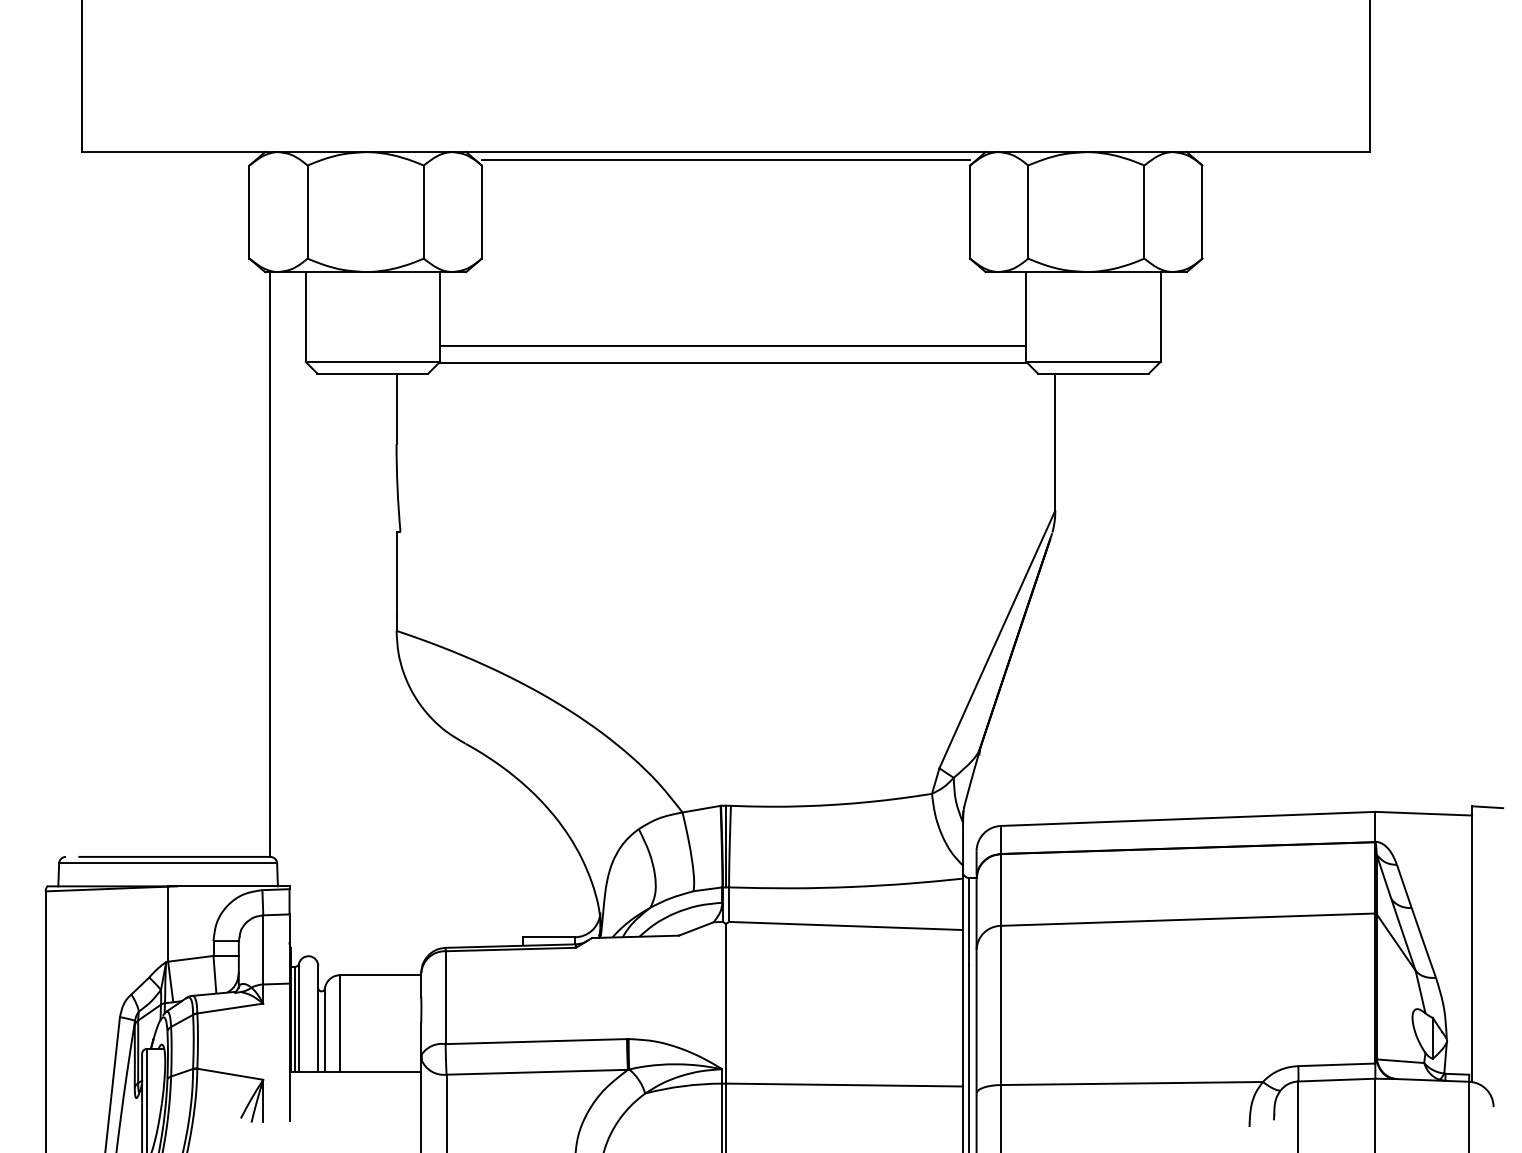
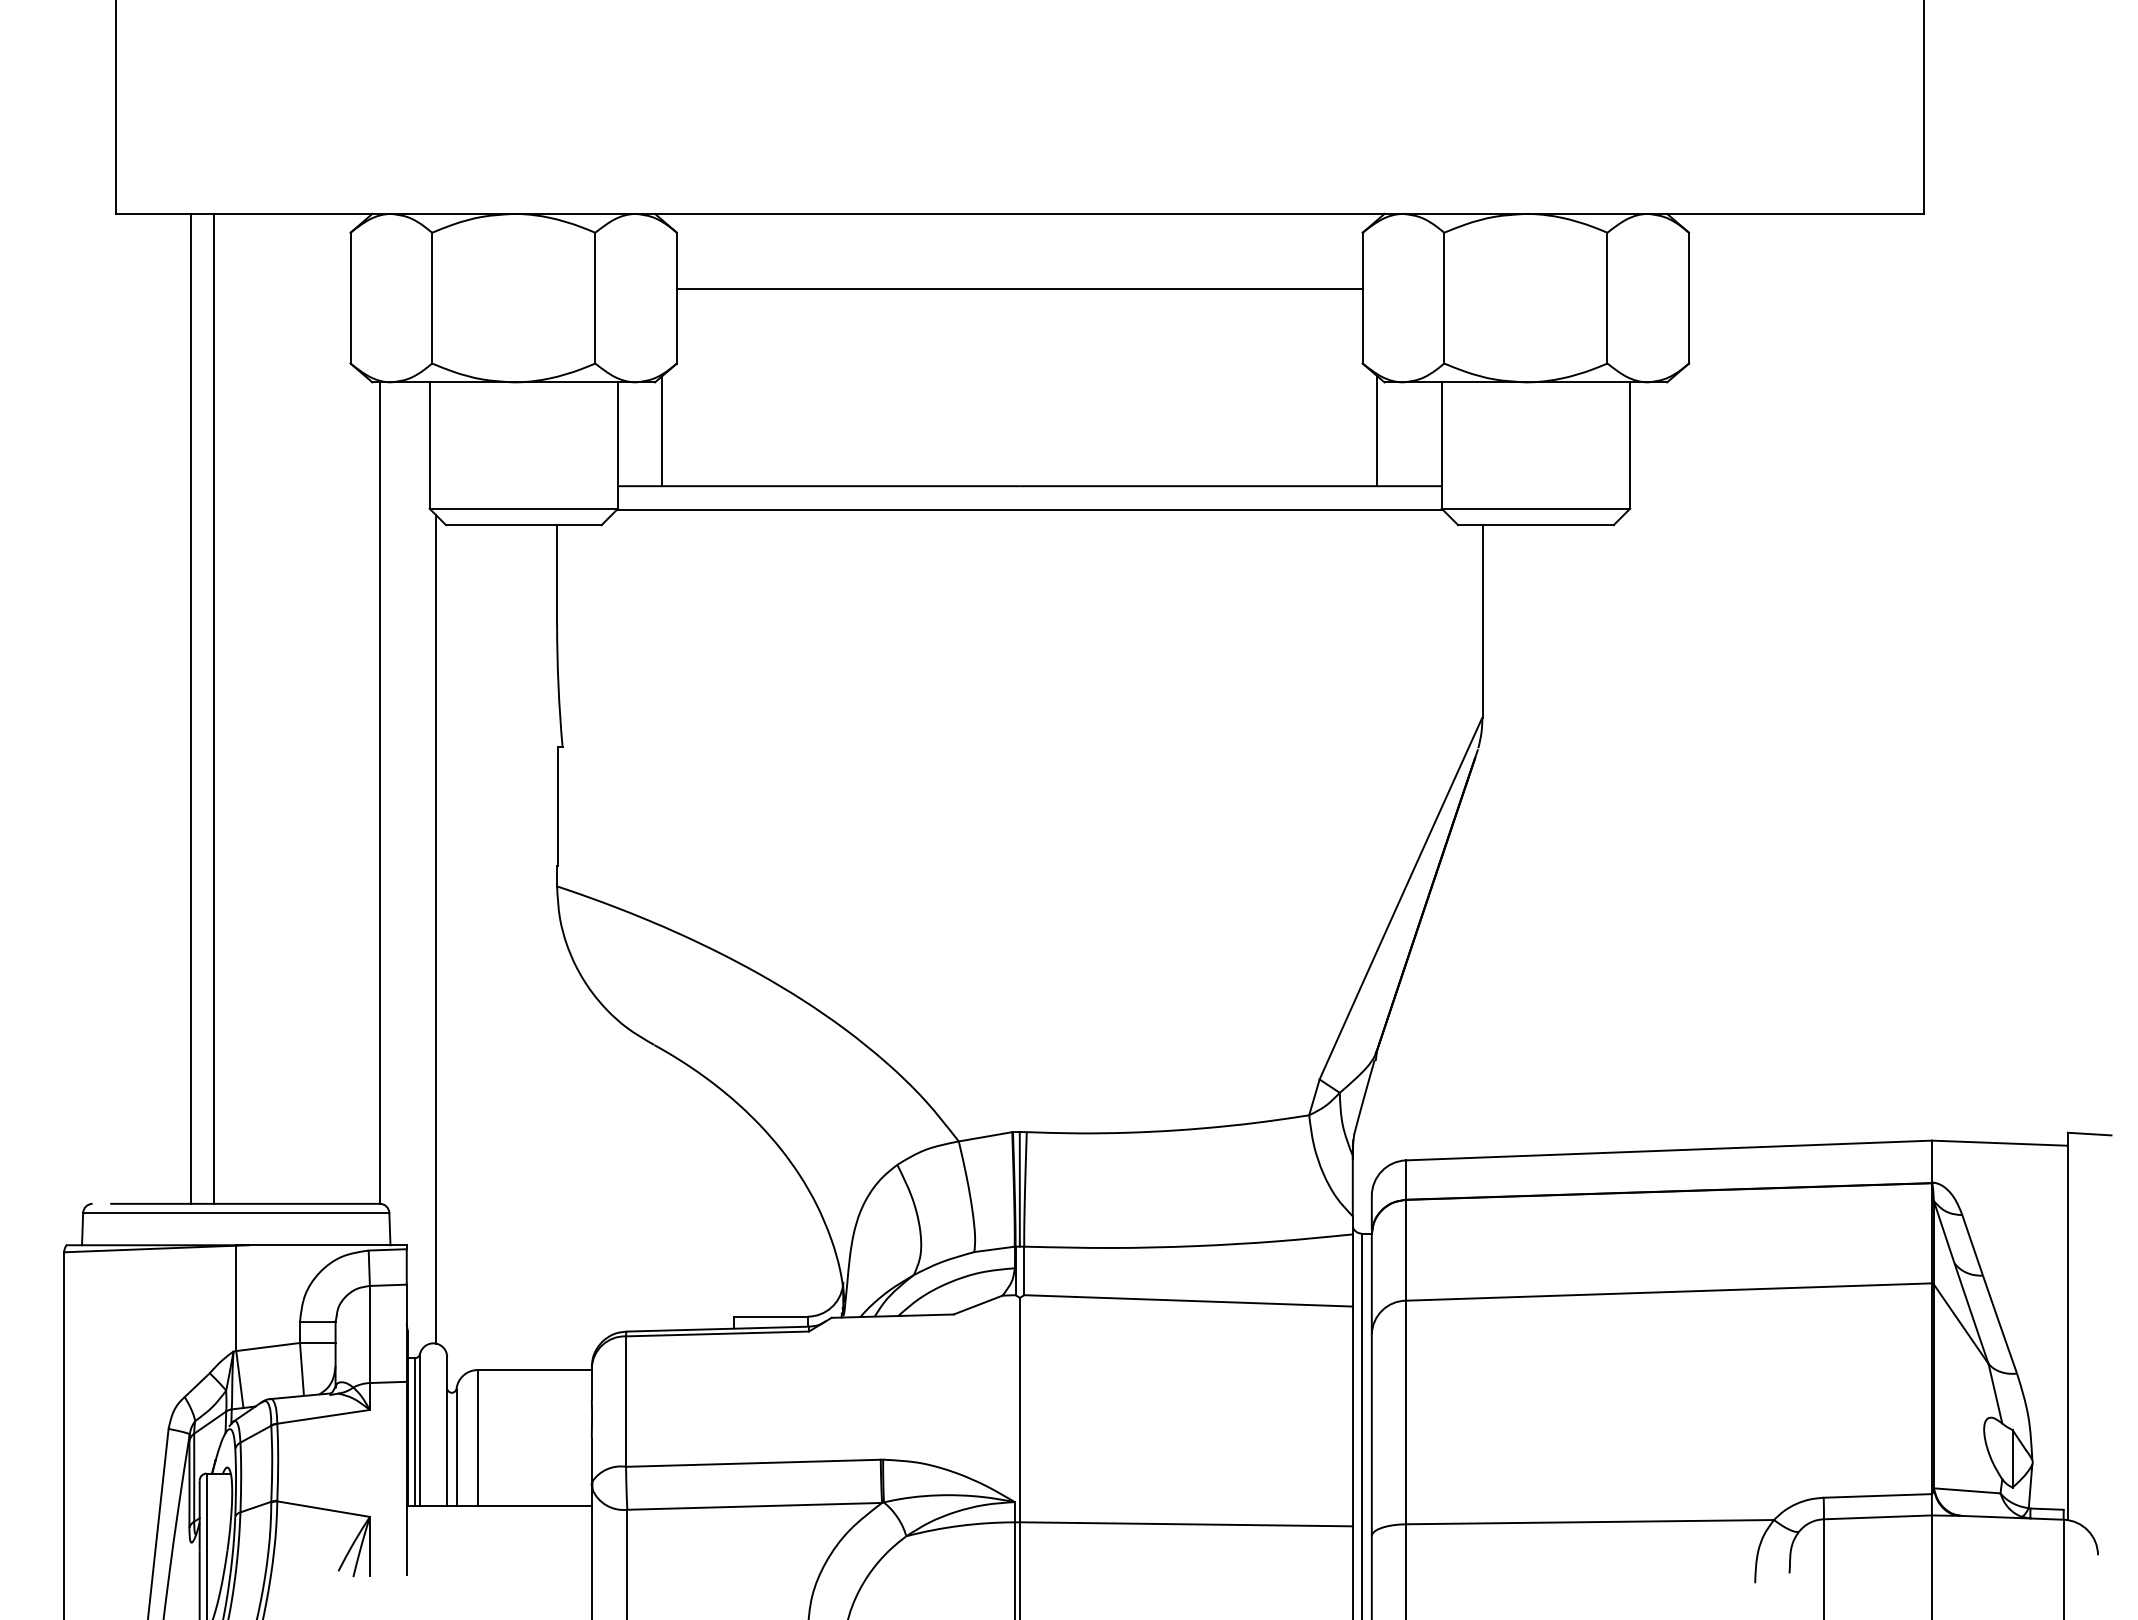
line: (725, 159) -> (1019, 288), moved
line: (471, 306) -> (662, 430), added
line: (980, 306) -> (1377, 430), added
line: (136, 504) -> (191, 708), added
line: (152, 504) -> (214, 708), added
line: (310, 661) -> (436, 929), added

